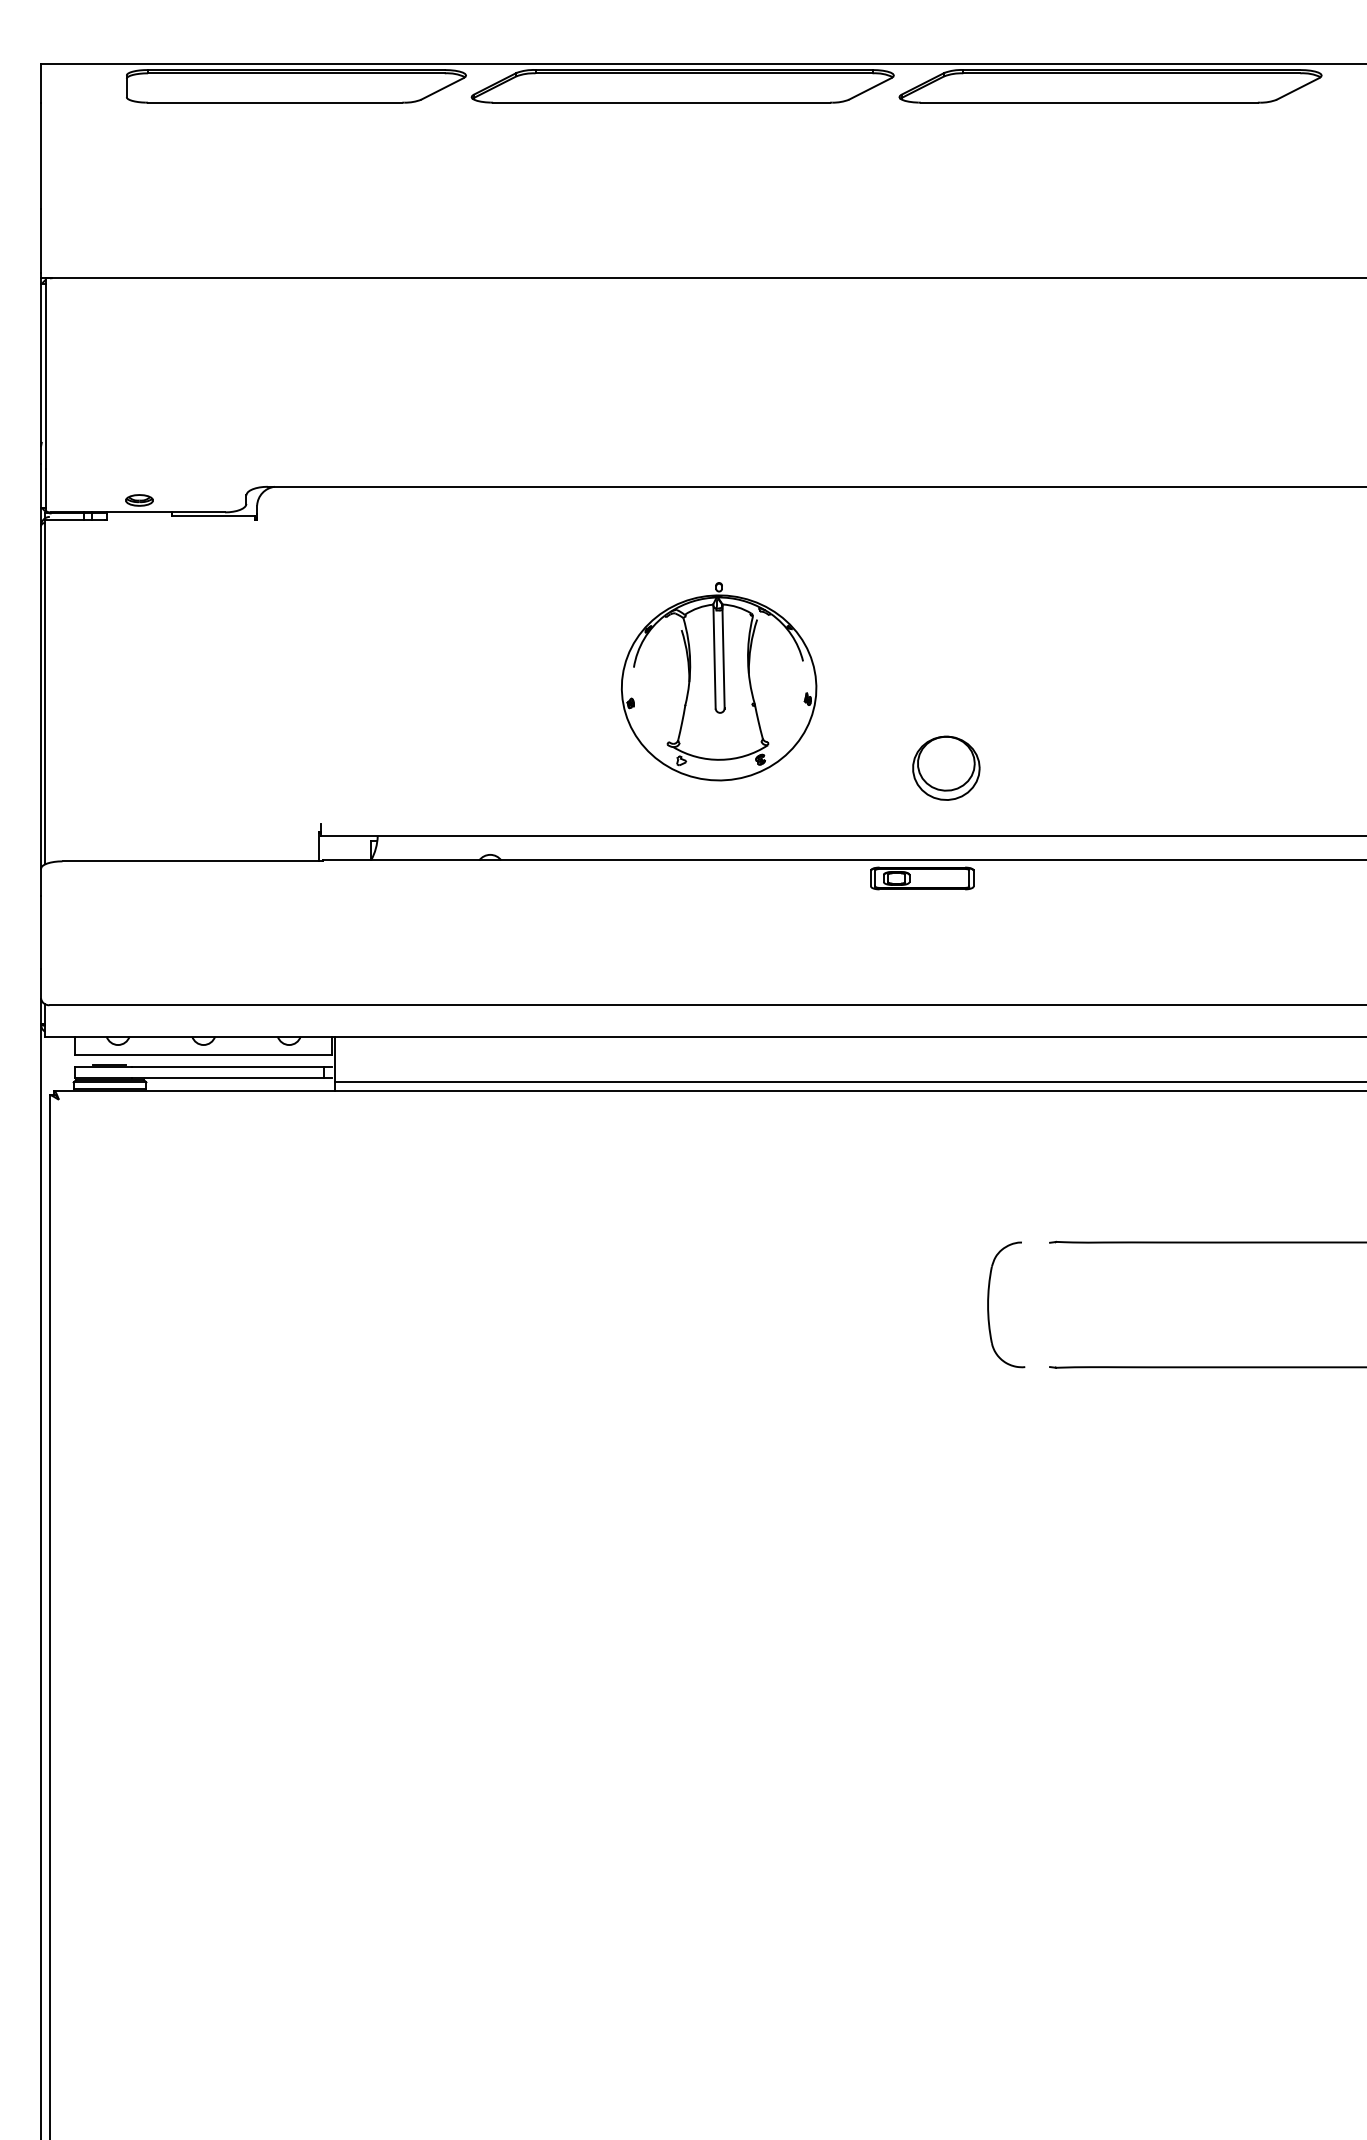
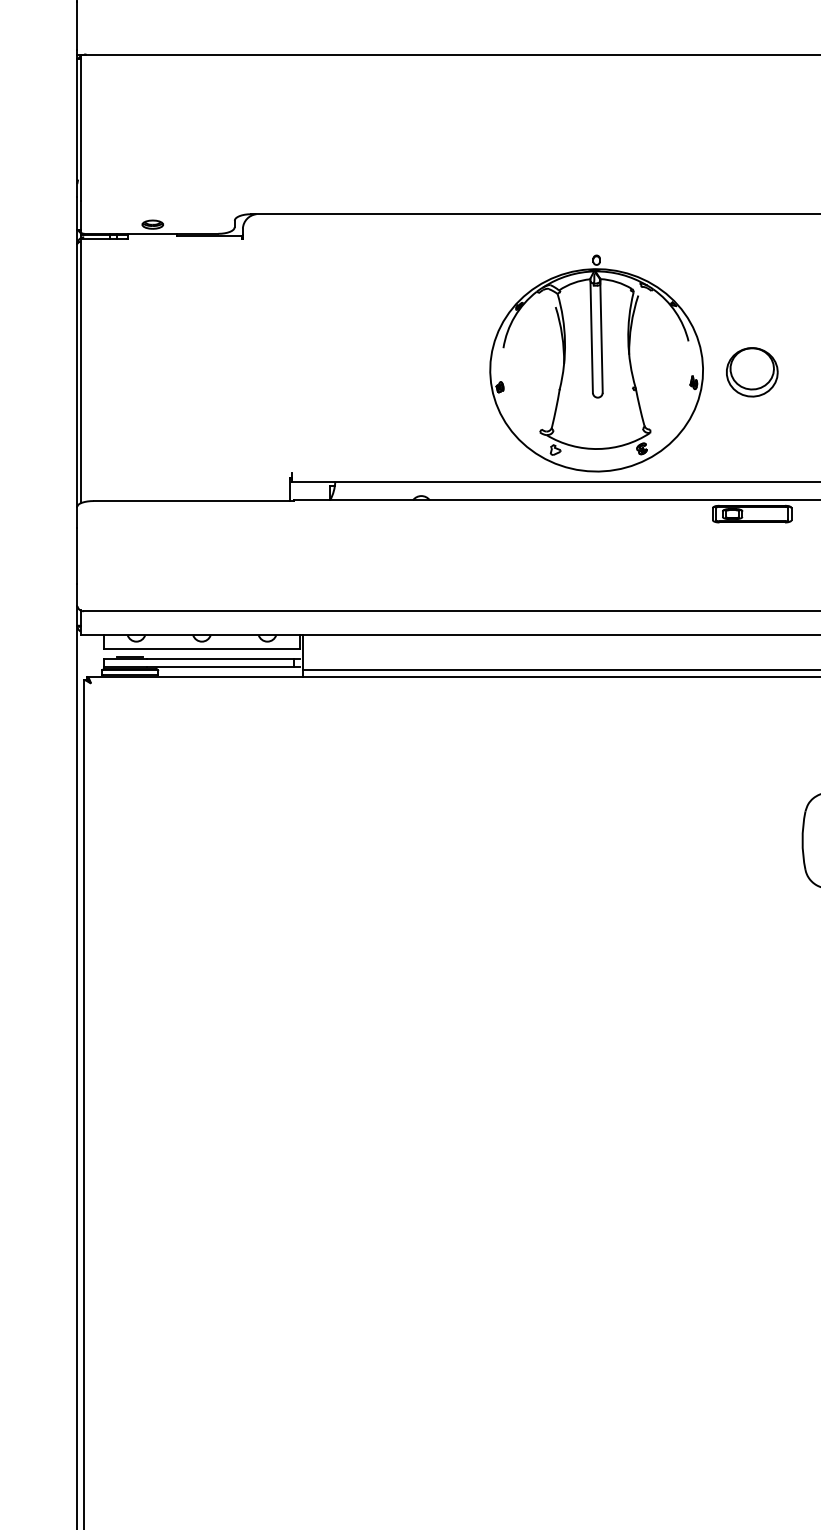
part: (718, 681) -> (596, 363), size x1.43
part: (946, 767) -> (752, 371), moved

